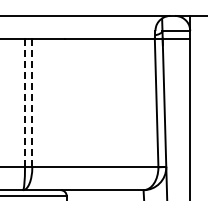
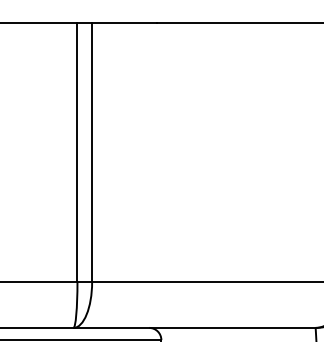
line: (25, 102) -> (78, 151), dashed -> solid
line: (32, 103) -> (92, 153), dashed -> solid

